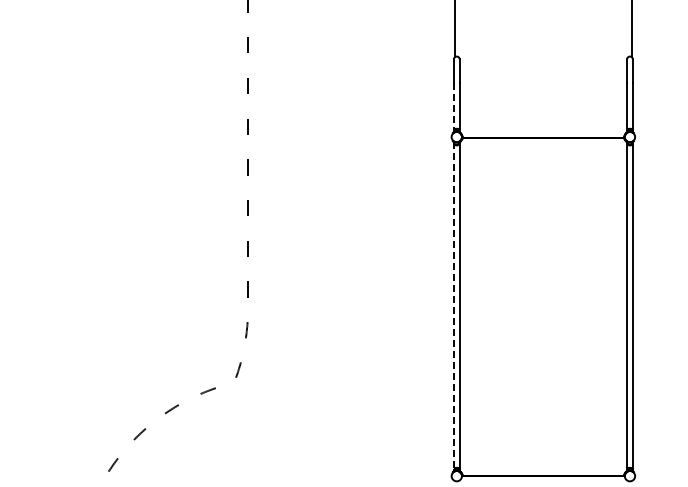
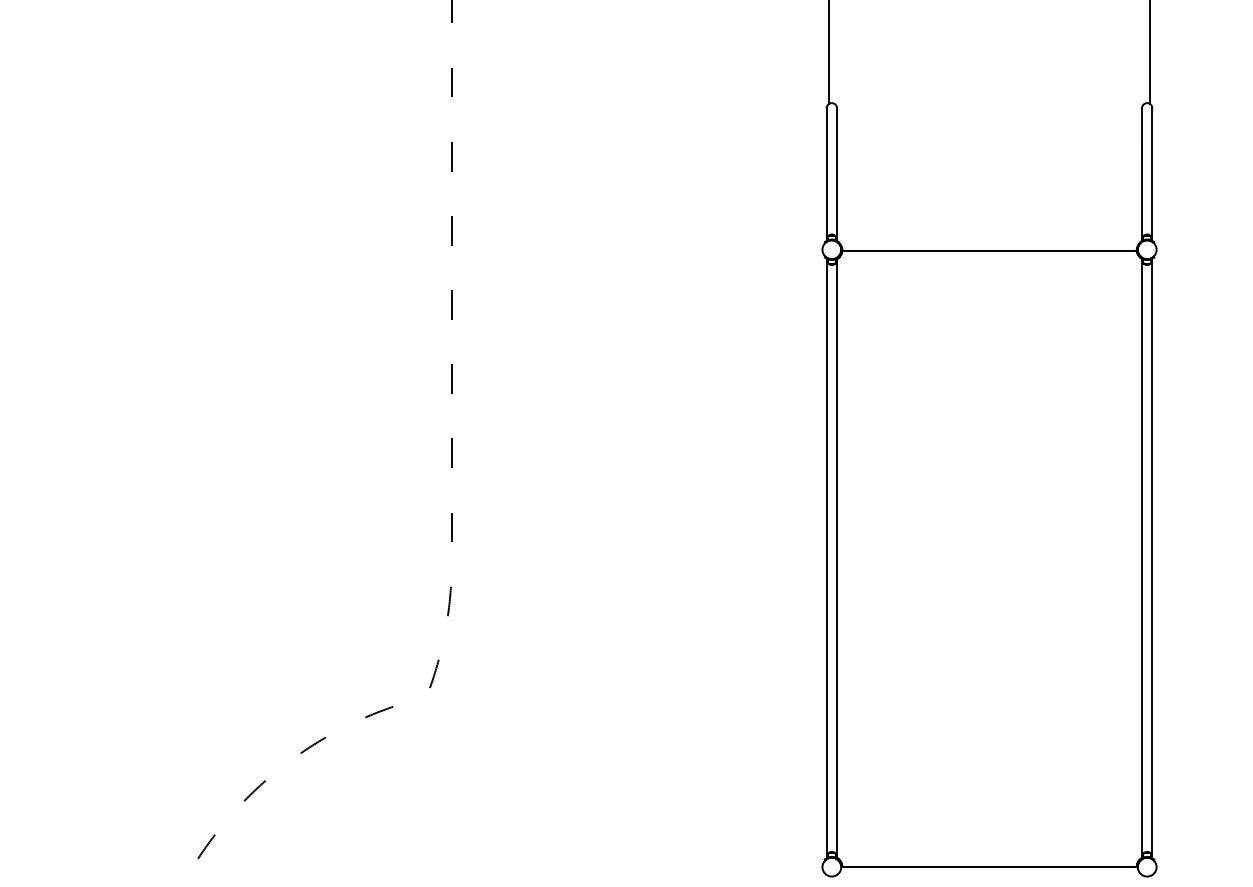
line: (453, 107) -> (825, 195), dashed -> solid
line: (453, 306) -> (825, 558), dashed -> solid

